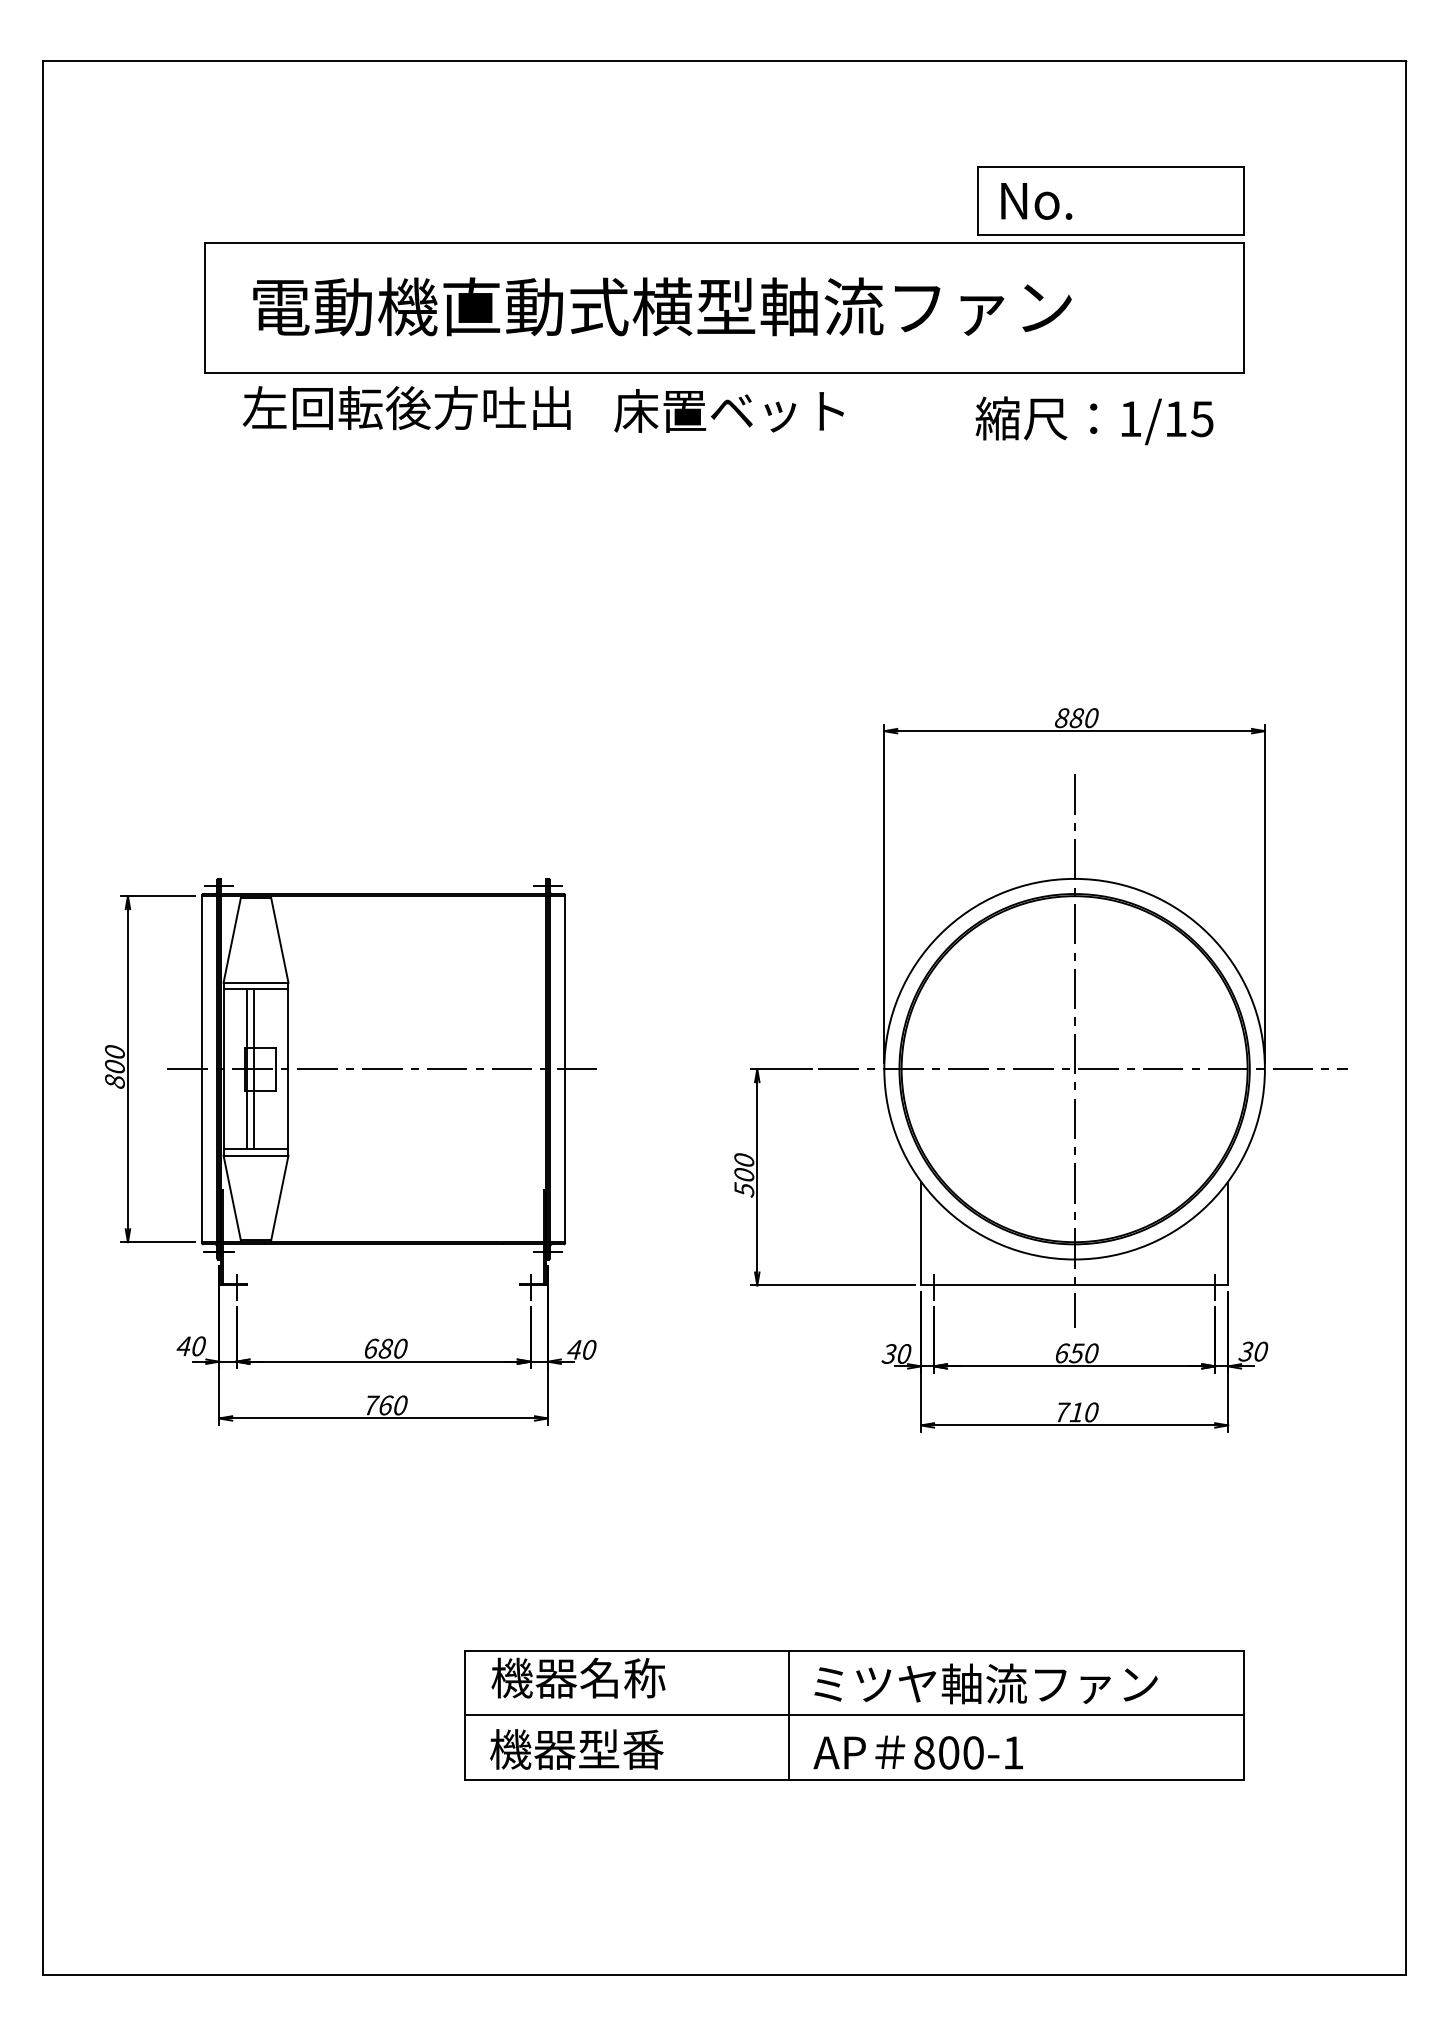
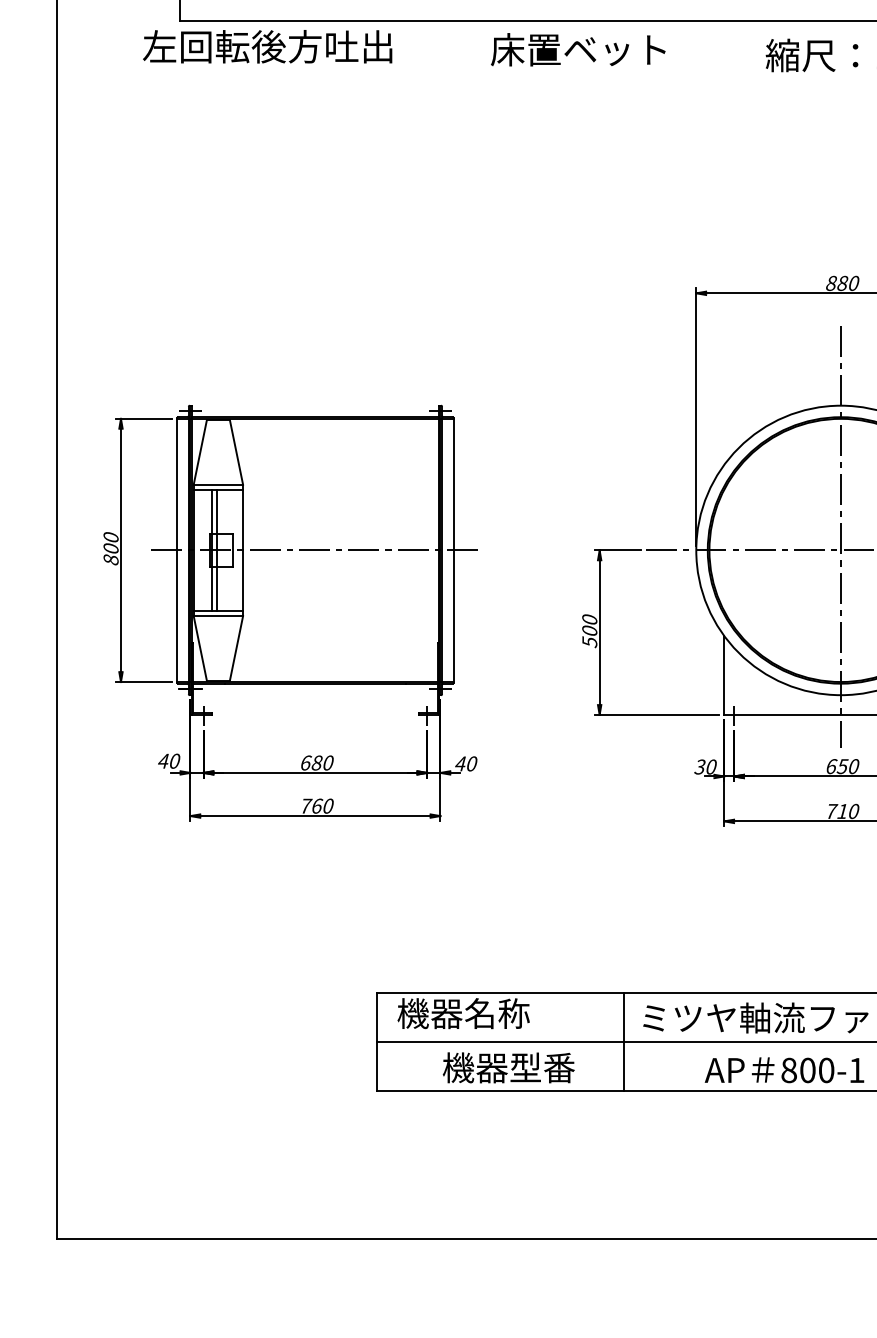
text: (406, 407) -> (267, 46), moved
text: (576, 1749) -> (508, 1067), moved
text: (917, 1752) -> (783, 1070), moved

